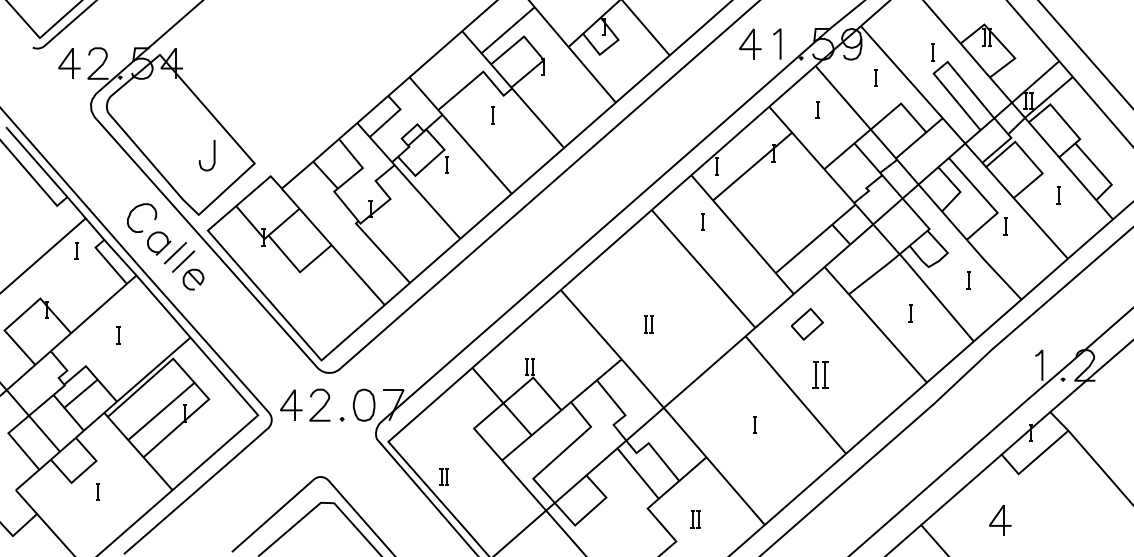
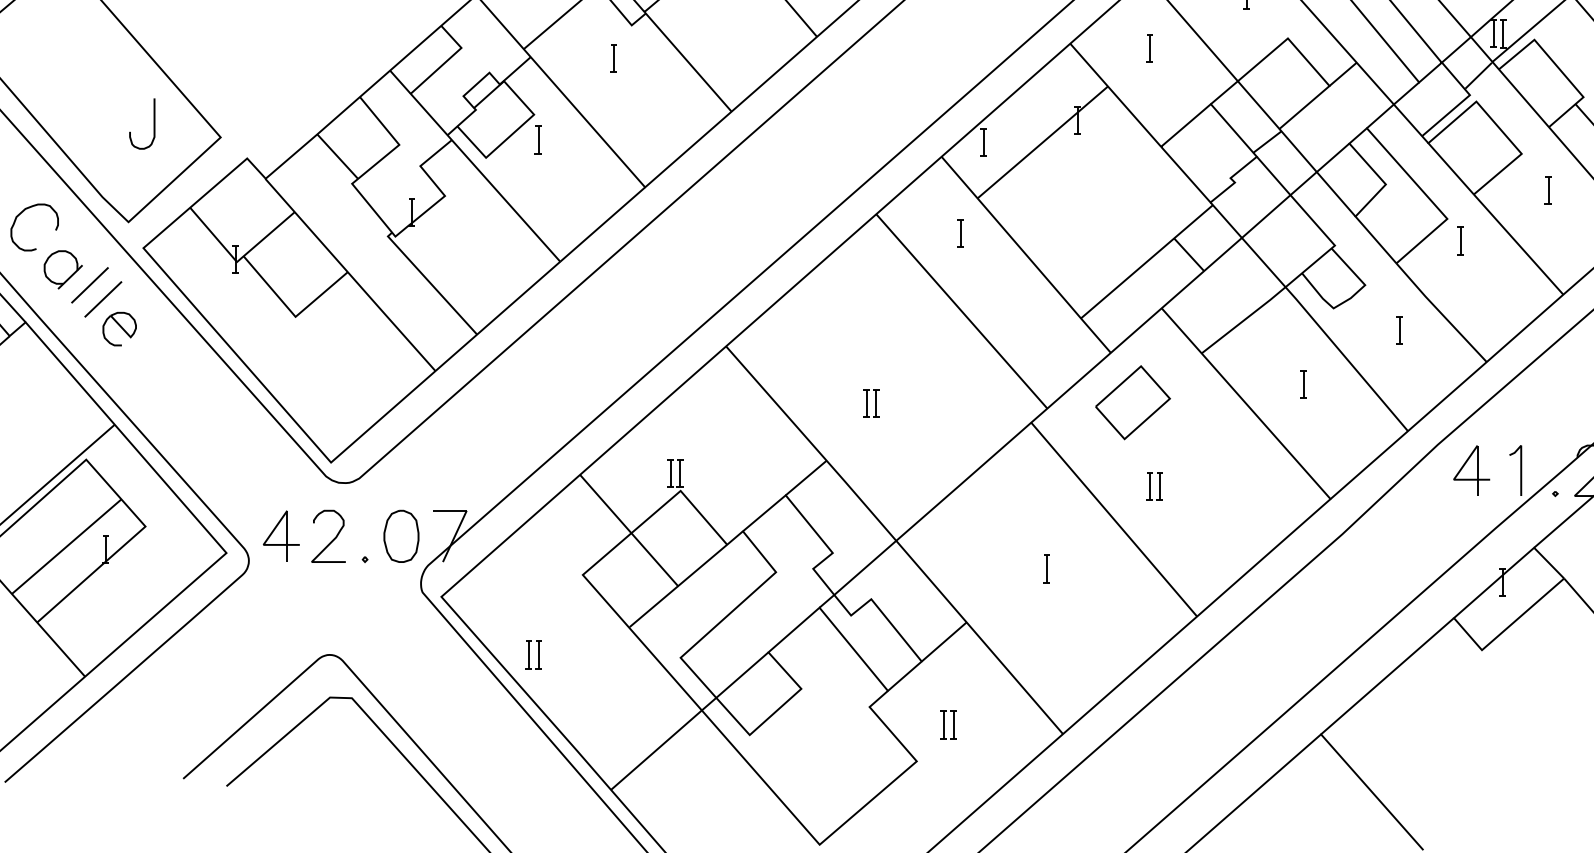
part: (807, 324) -> (1133, 403), size x1.43
part: (820, 374) -> (1154, 485), size x0.62
part: (1000, 519) -> (1471, 469), moved

